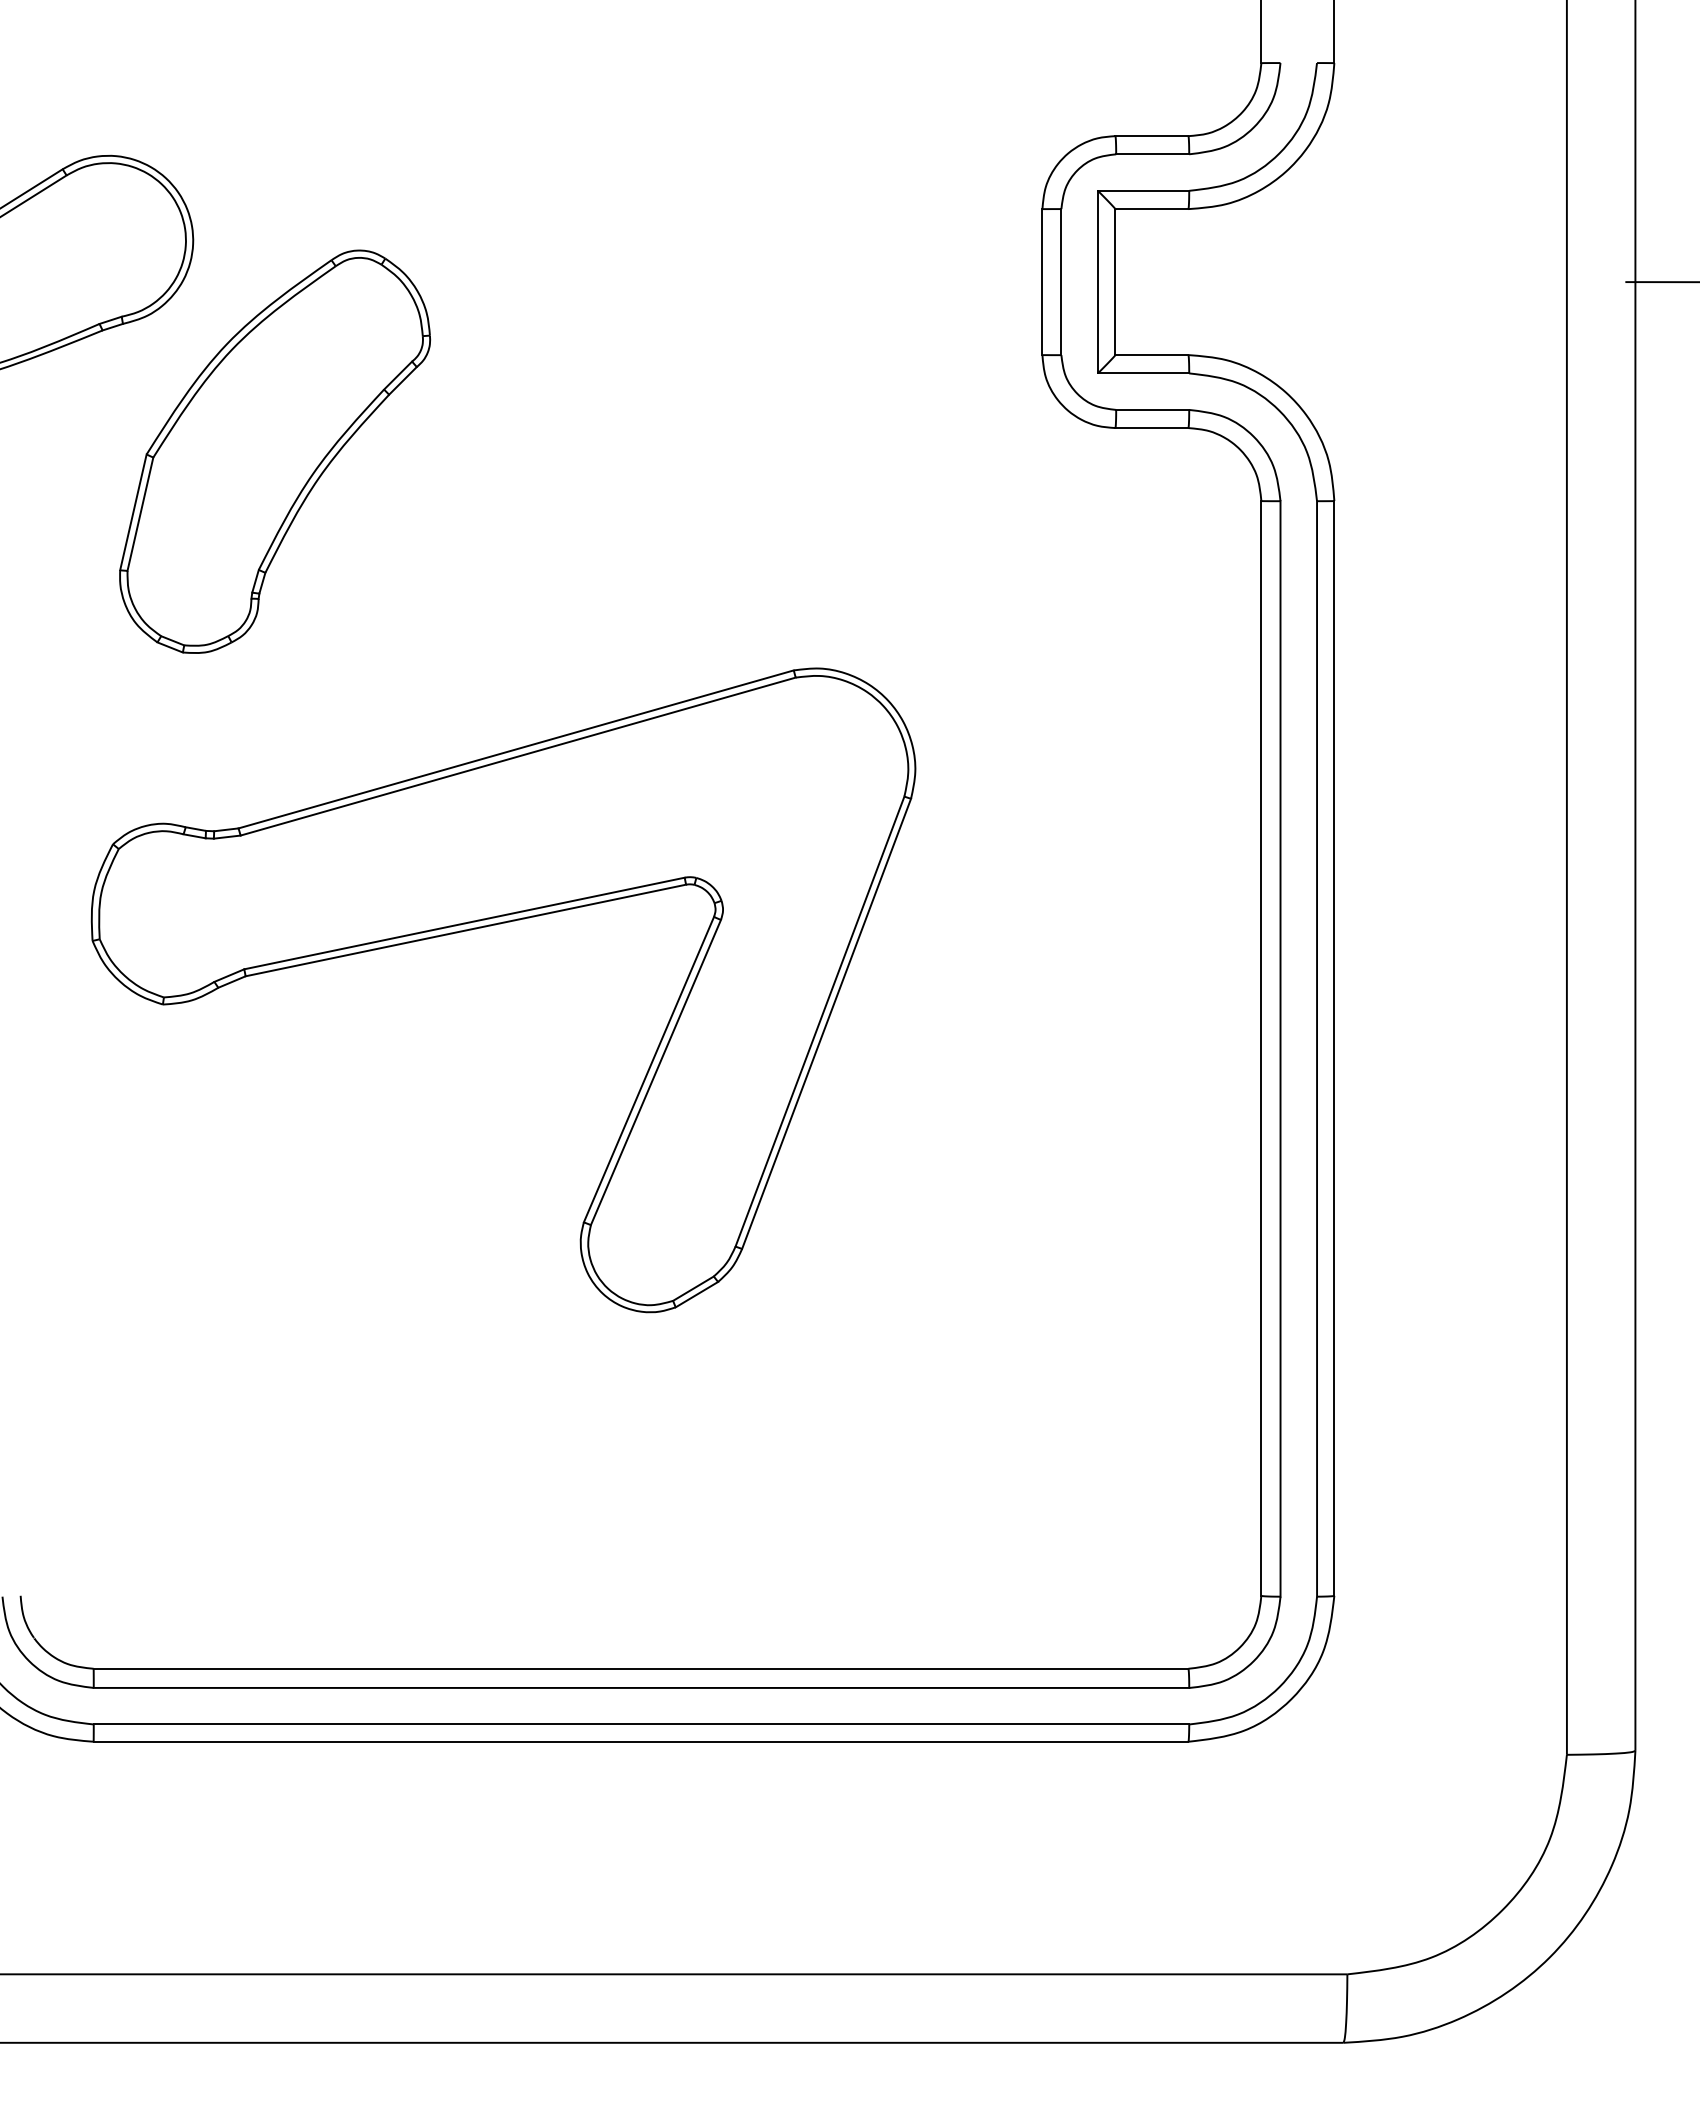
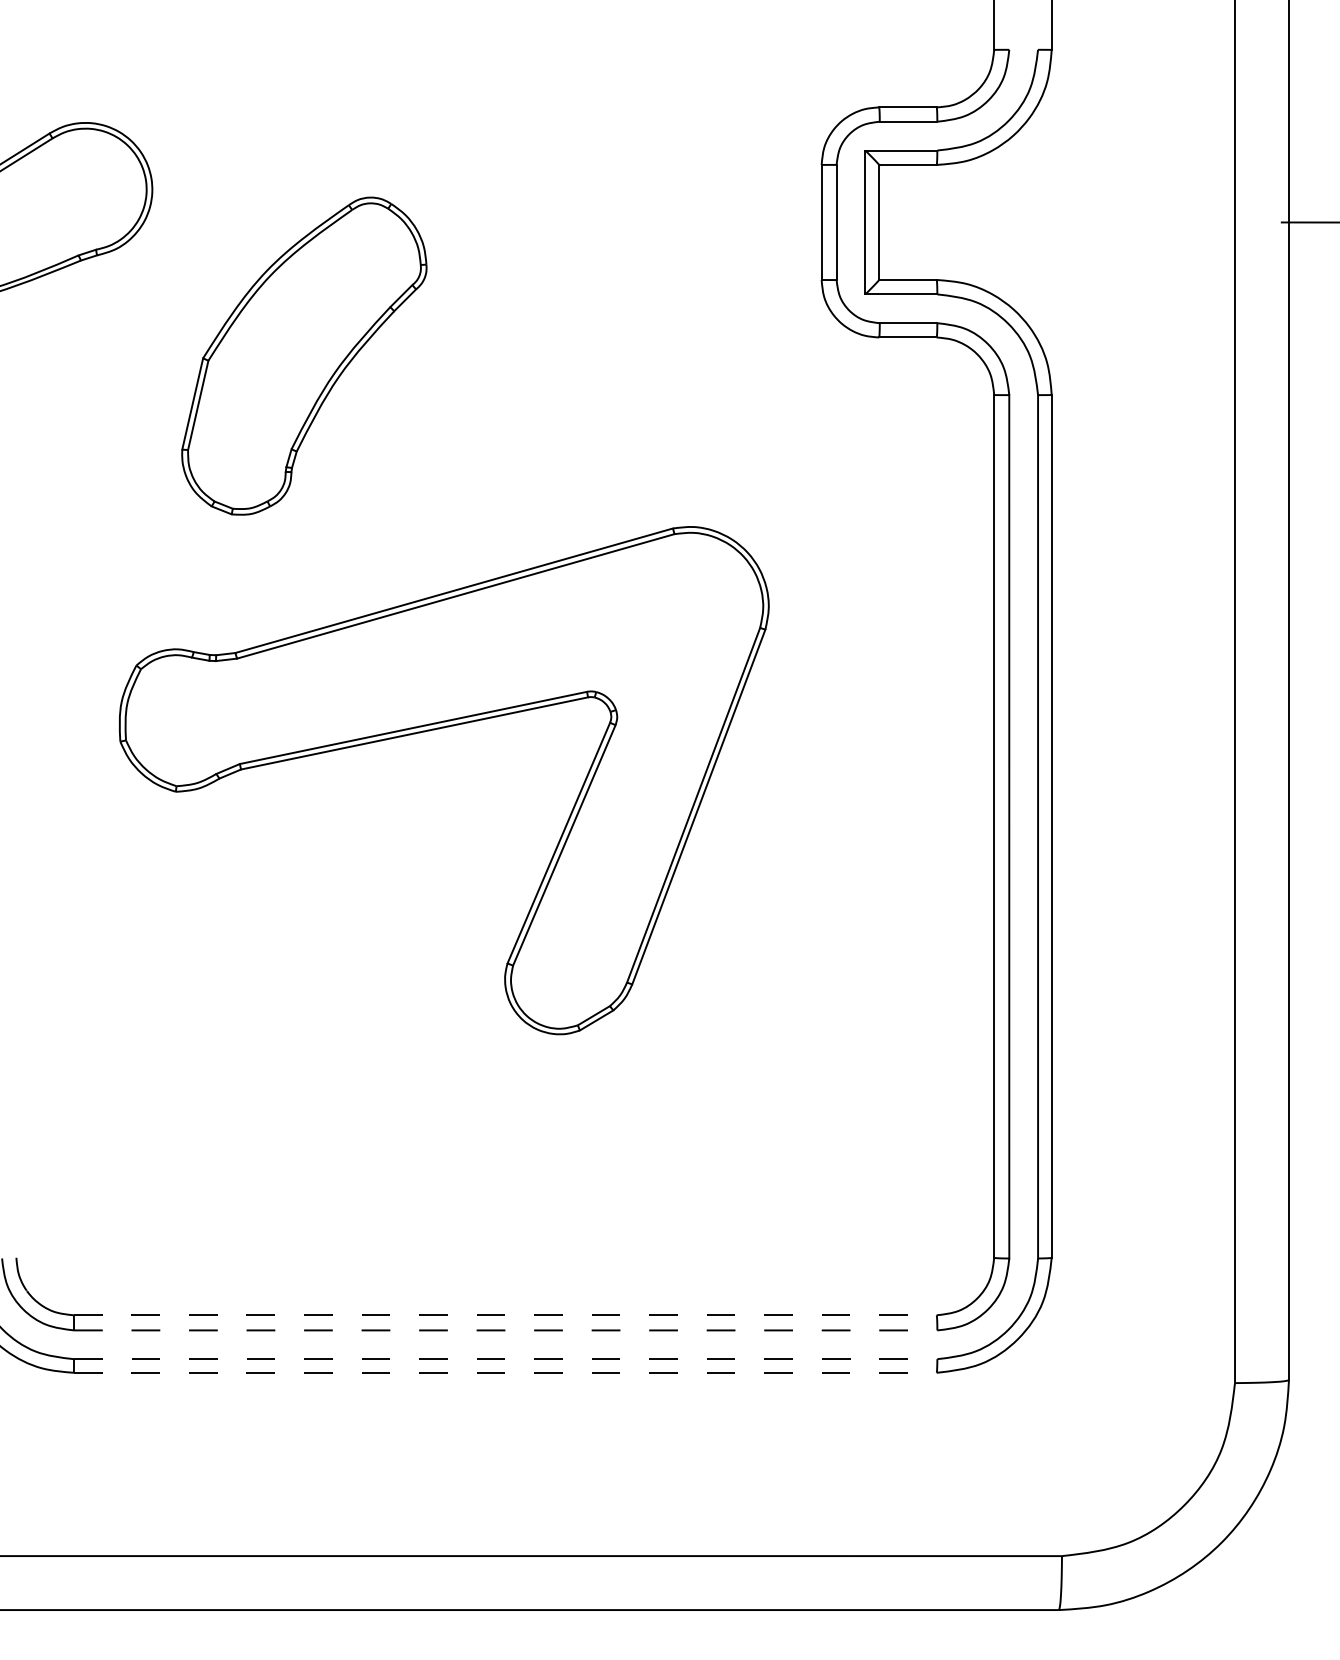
part: (275, 451) -> (304, 355), moved
part: (491, 926) -> (434, 730), moved
line: (641, 1668) -> (505, 1315), solid -> dashed
line: (641, 1687) -> (505, 1330), solid -> dashed
line: (641, 1724) -> (505, 1359), solid -> dashed
line: (641, 1741) -> (505, 1372), solid -> dashed

